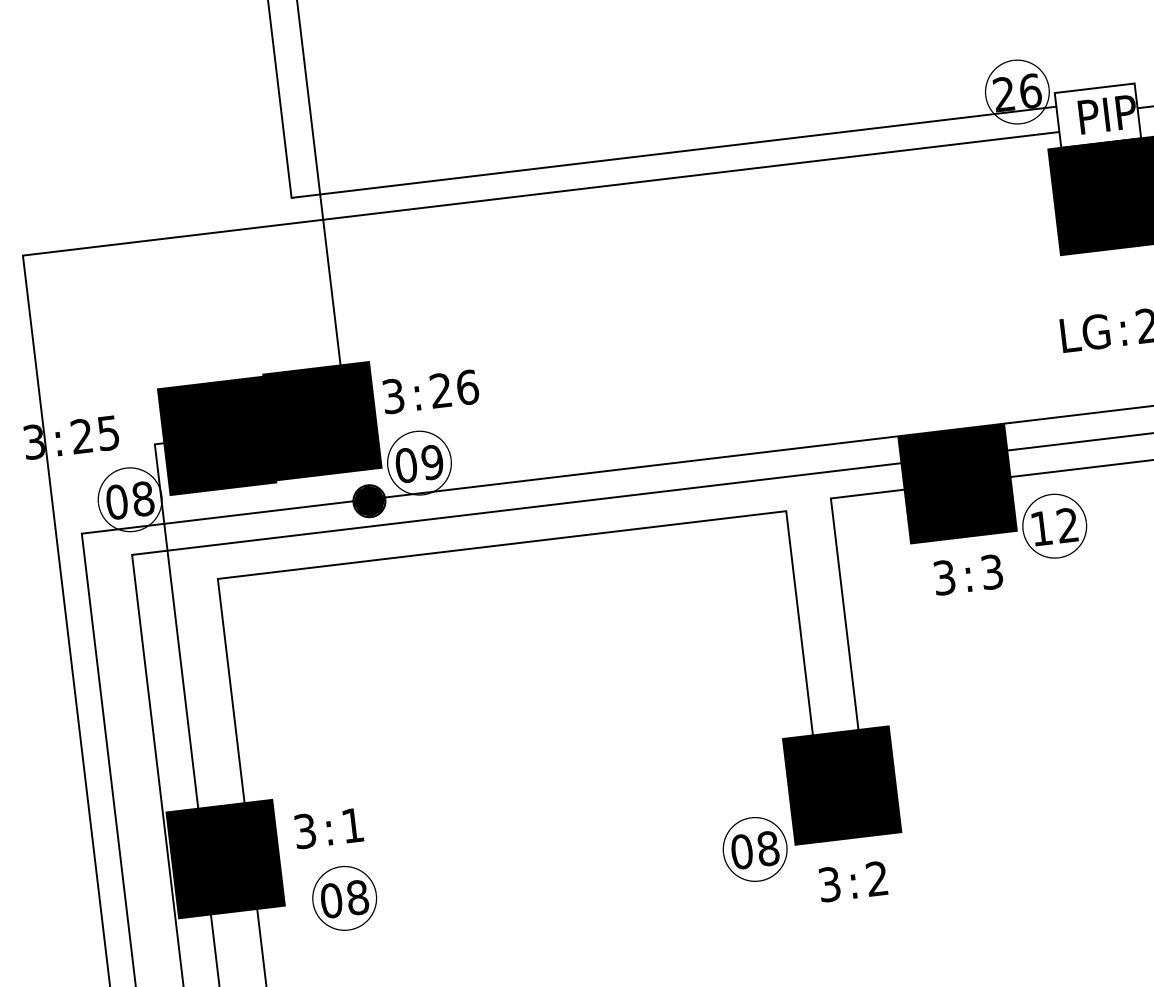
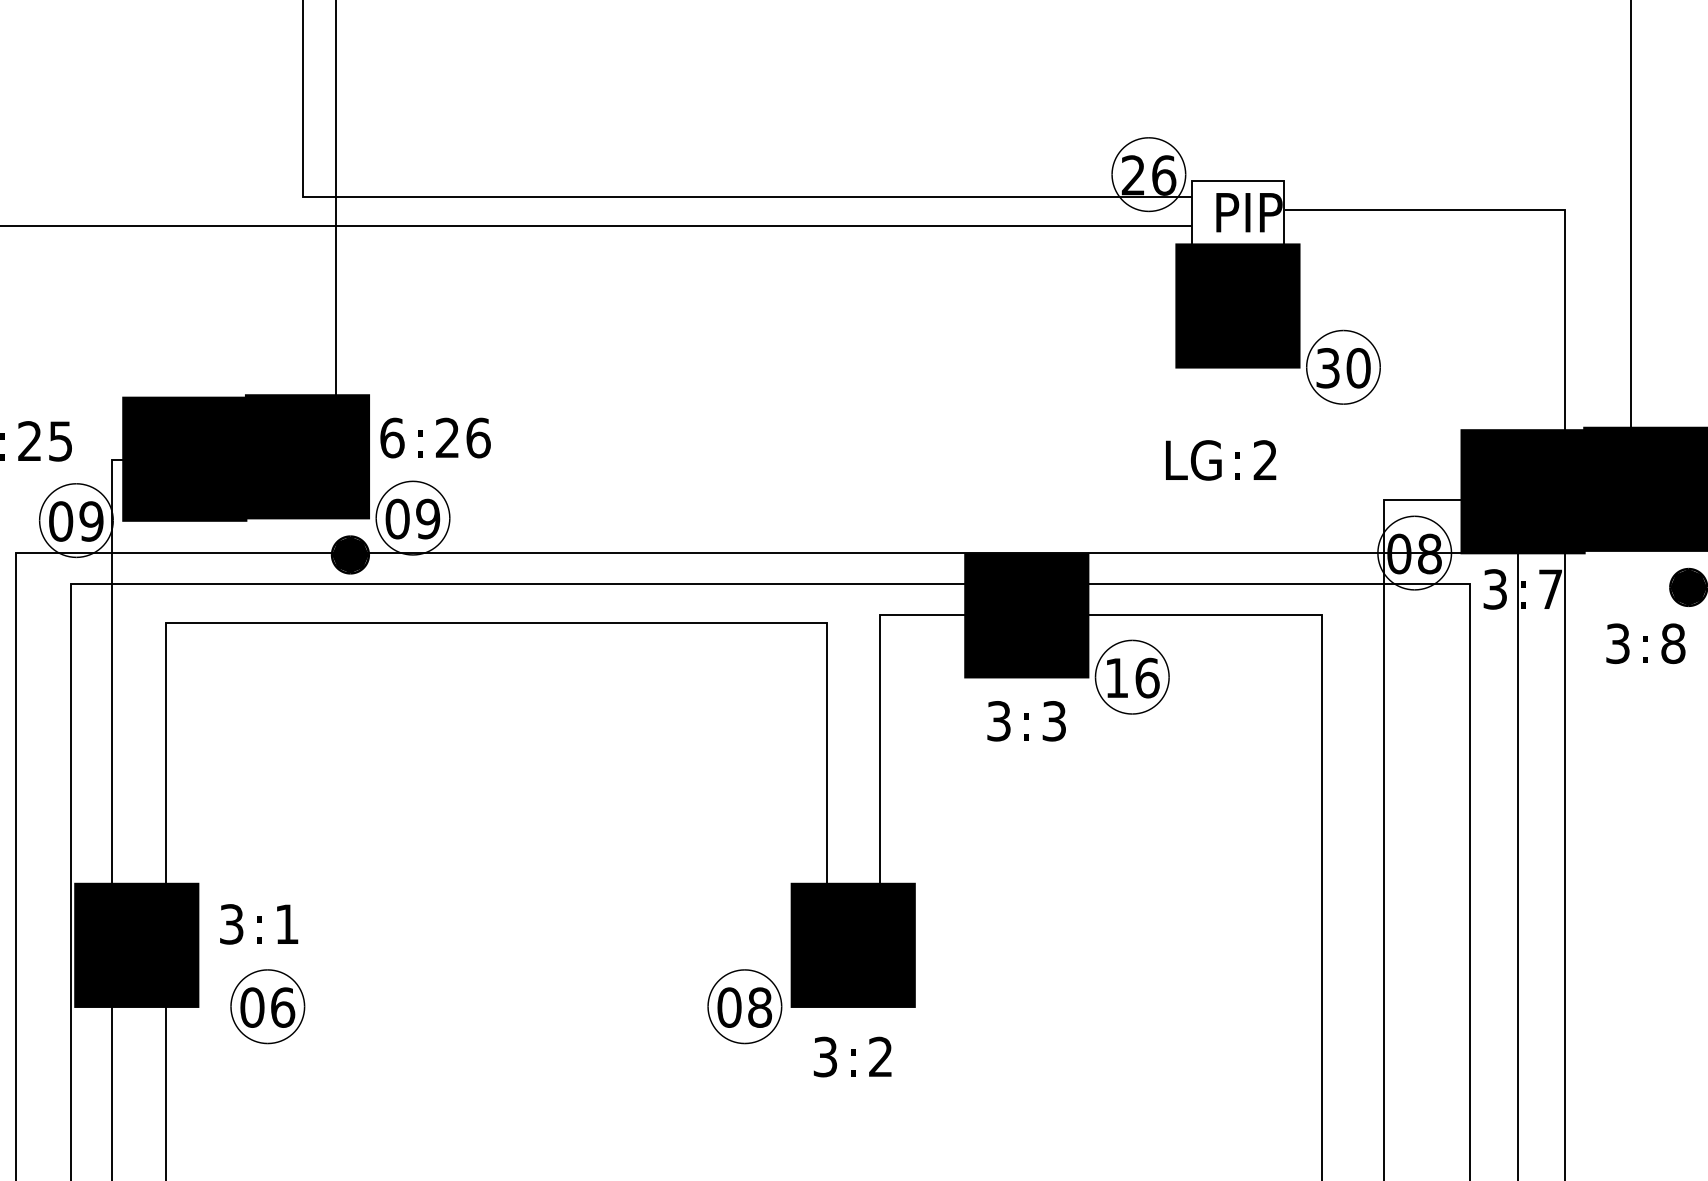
text: (393, 395) -> (392, 437), 3 -> 6
text: (143, 499) -> (91, 521), 08 -> 09
text: (1067, 524) -> (1147, 677), 12 -> 16
text: (358, 897) -> (283, 1007), 08 -> 06

